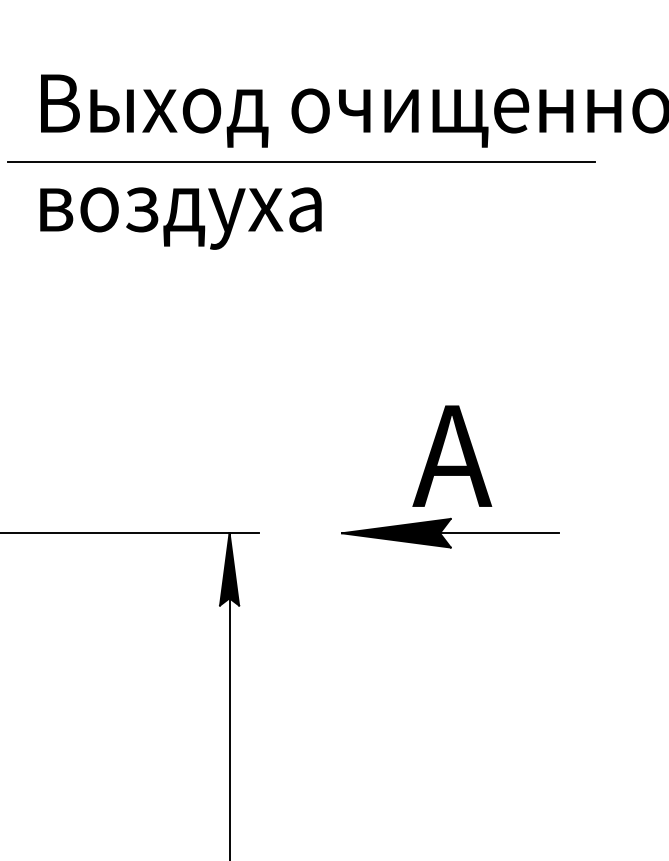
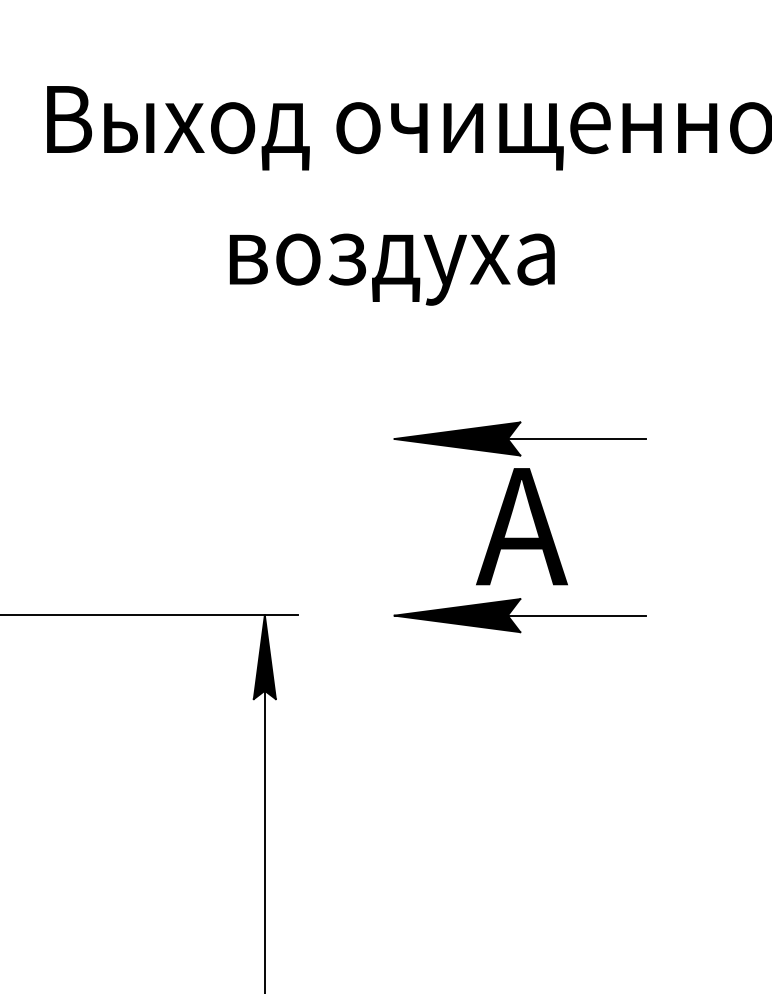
line: (301, 162) -> (347, 187), removed
text: (180, 218) -> (391, 269), moved
part: (450, 379) -> (519, 438), added

